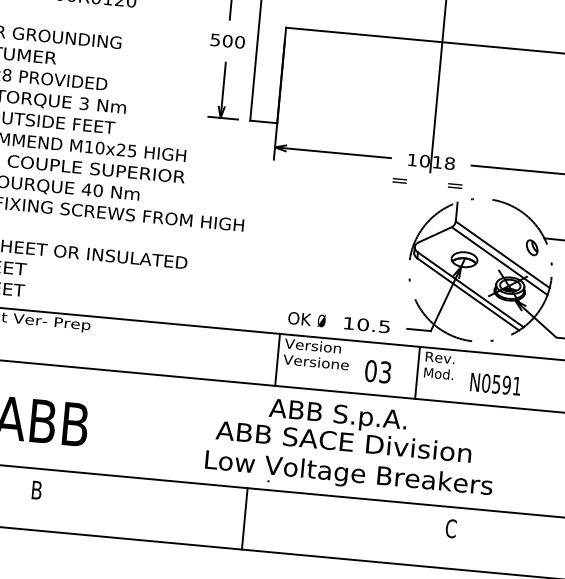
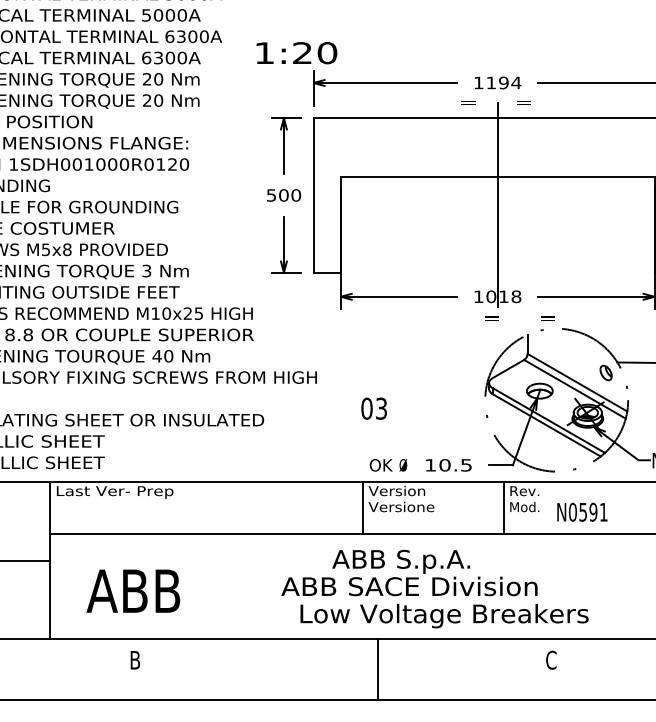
text: (427, 183) -> (519, 318), moved
text: (377, 371) -> (373, 408), moved
text: (345, 427) -> (409, 572), moved
line: (244, 518) -> (377, 669), moved

